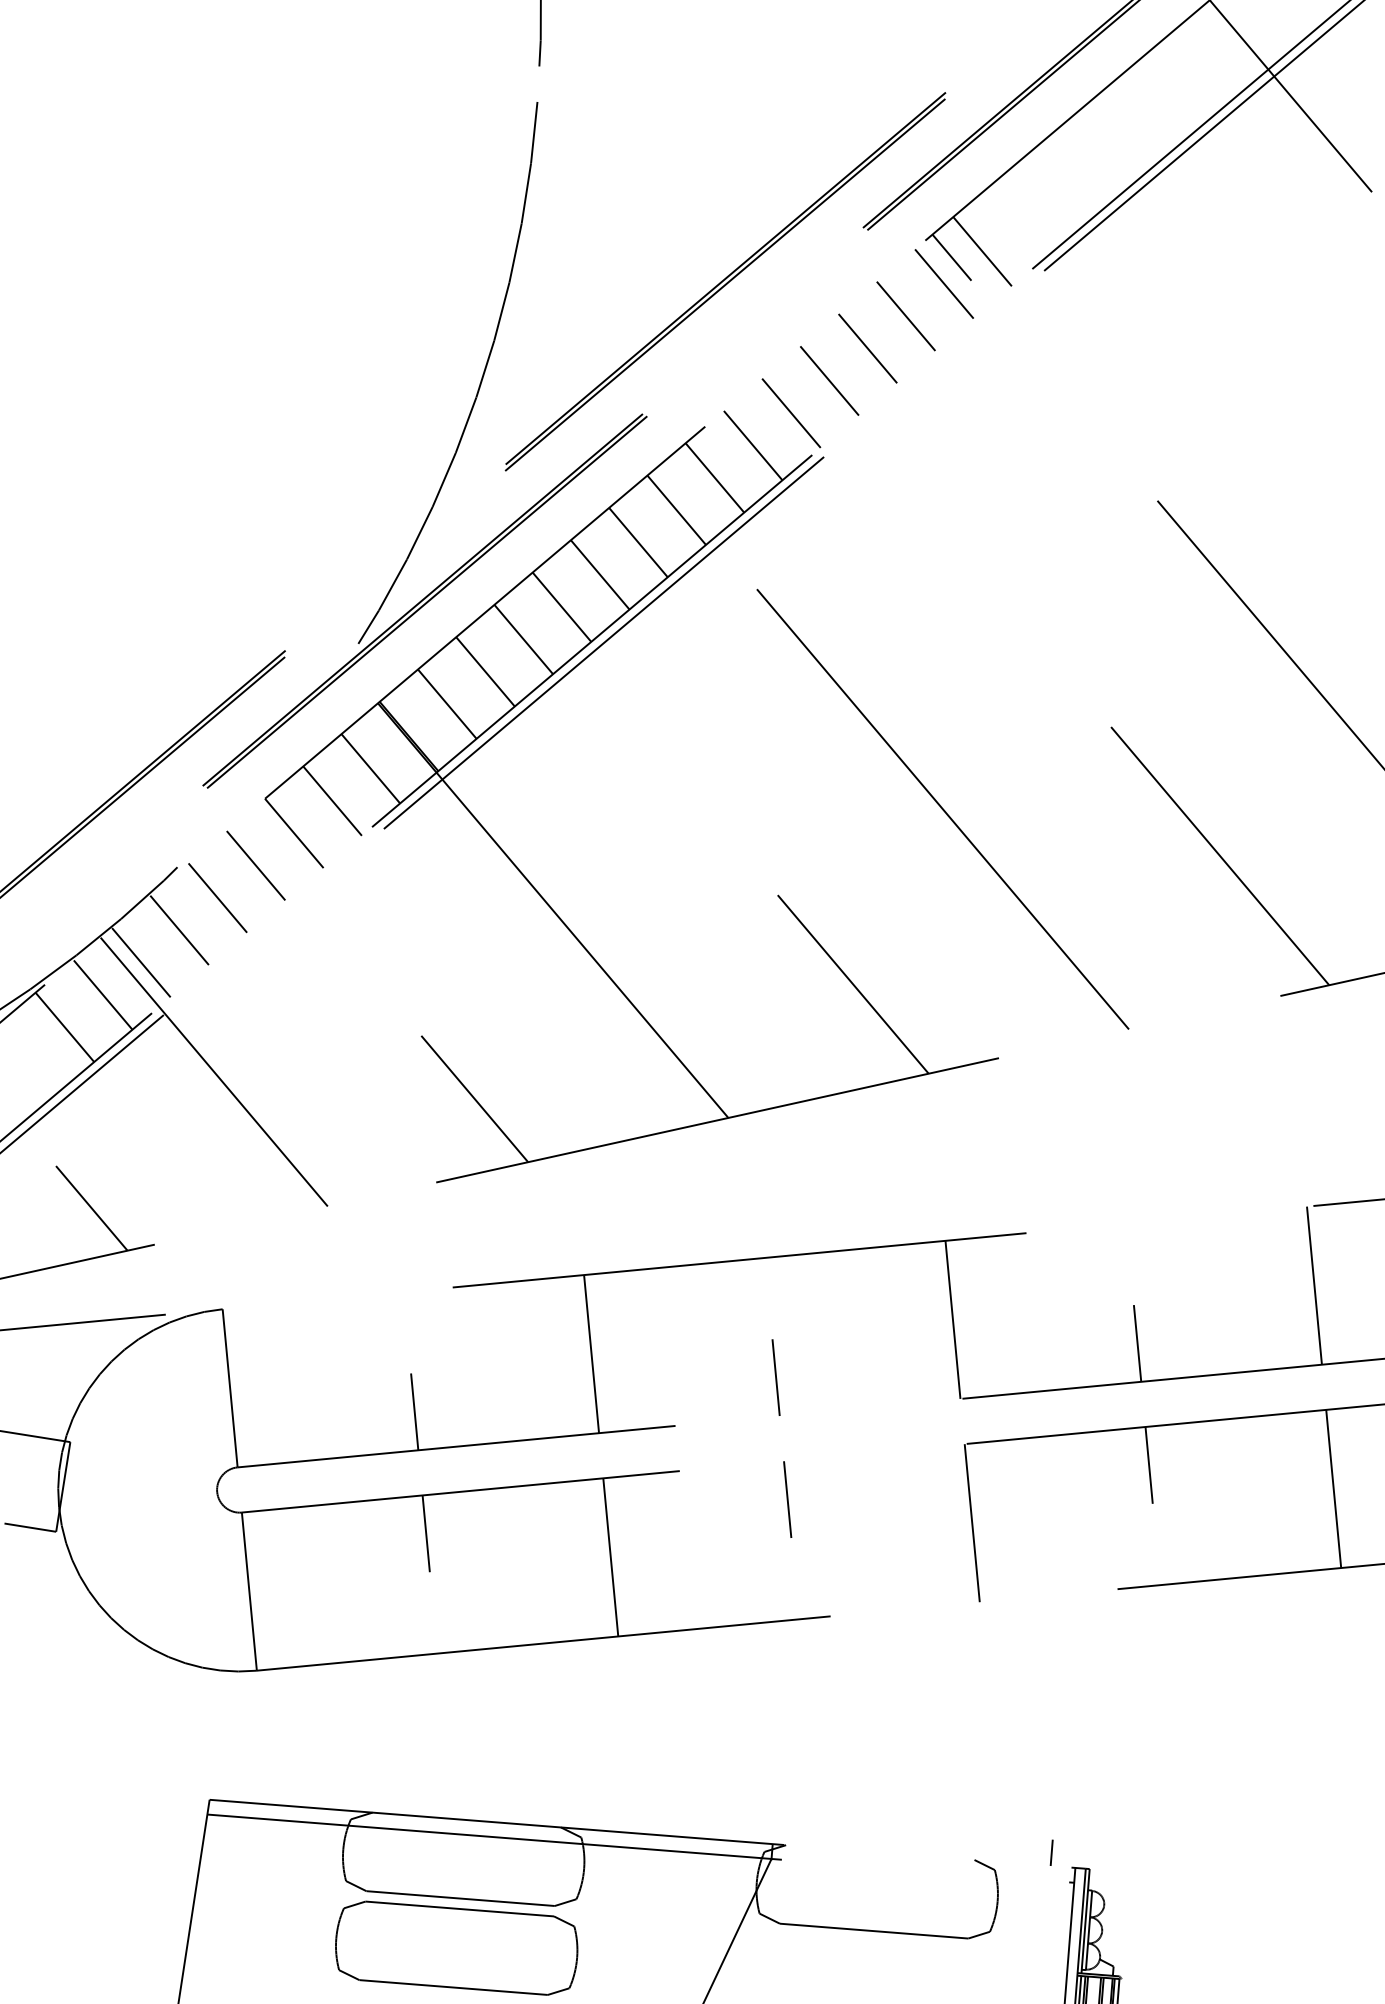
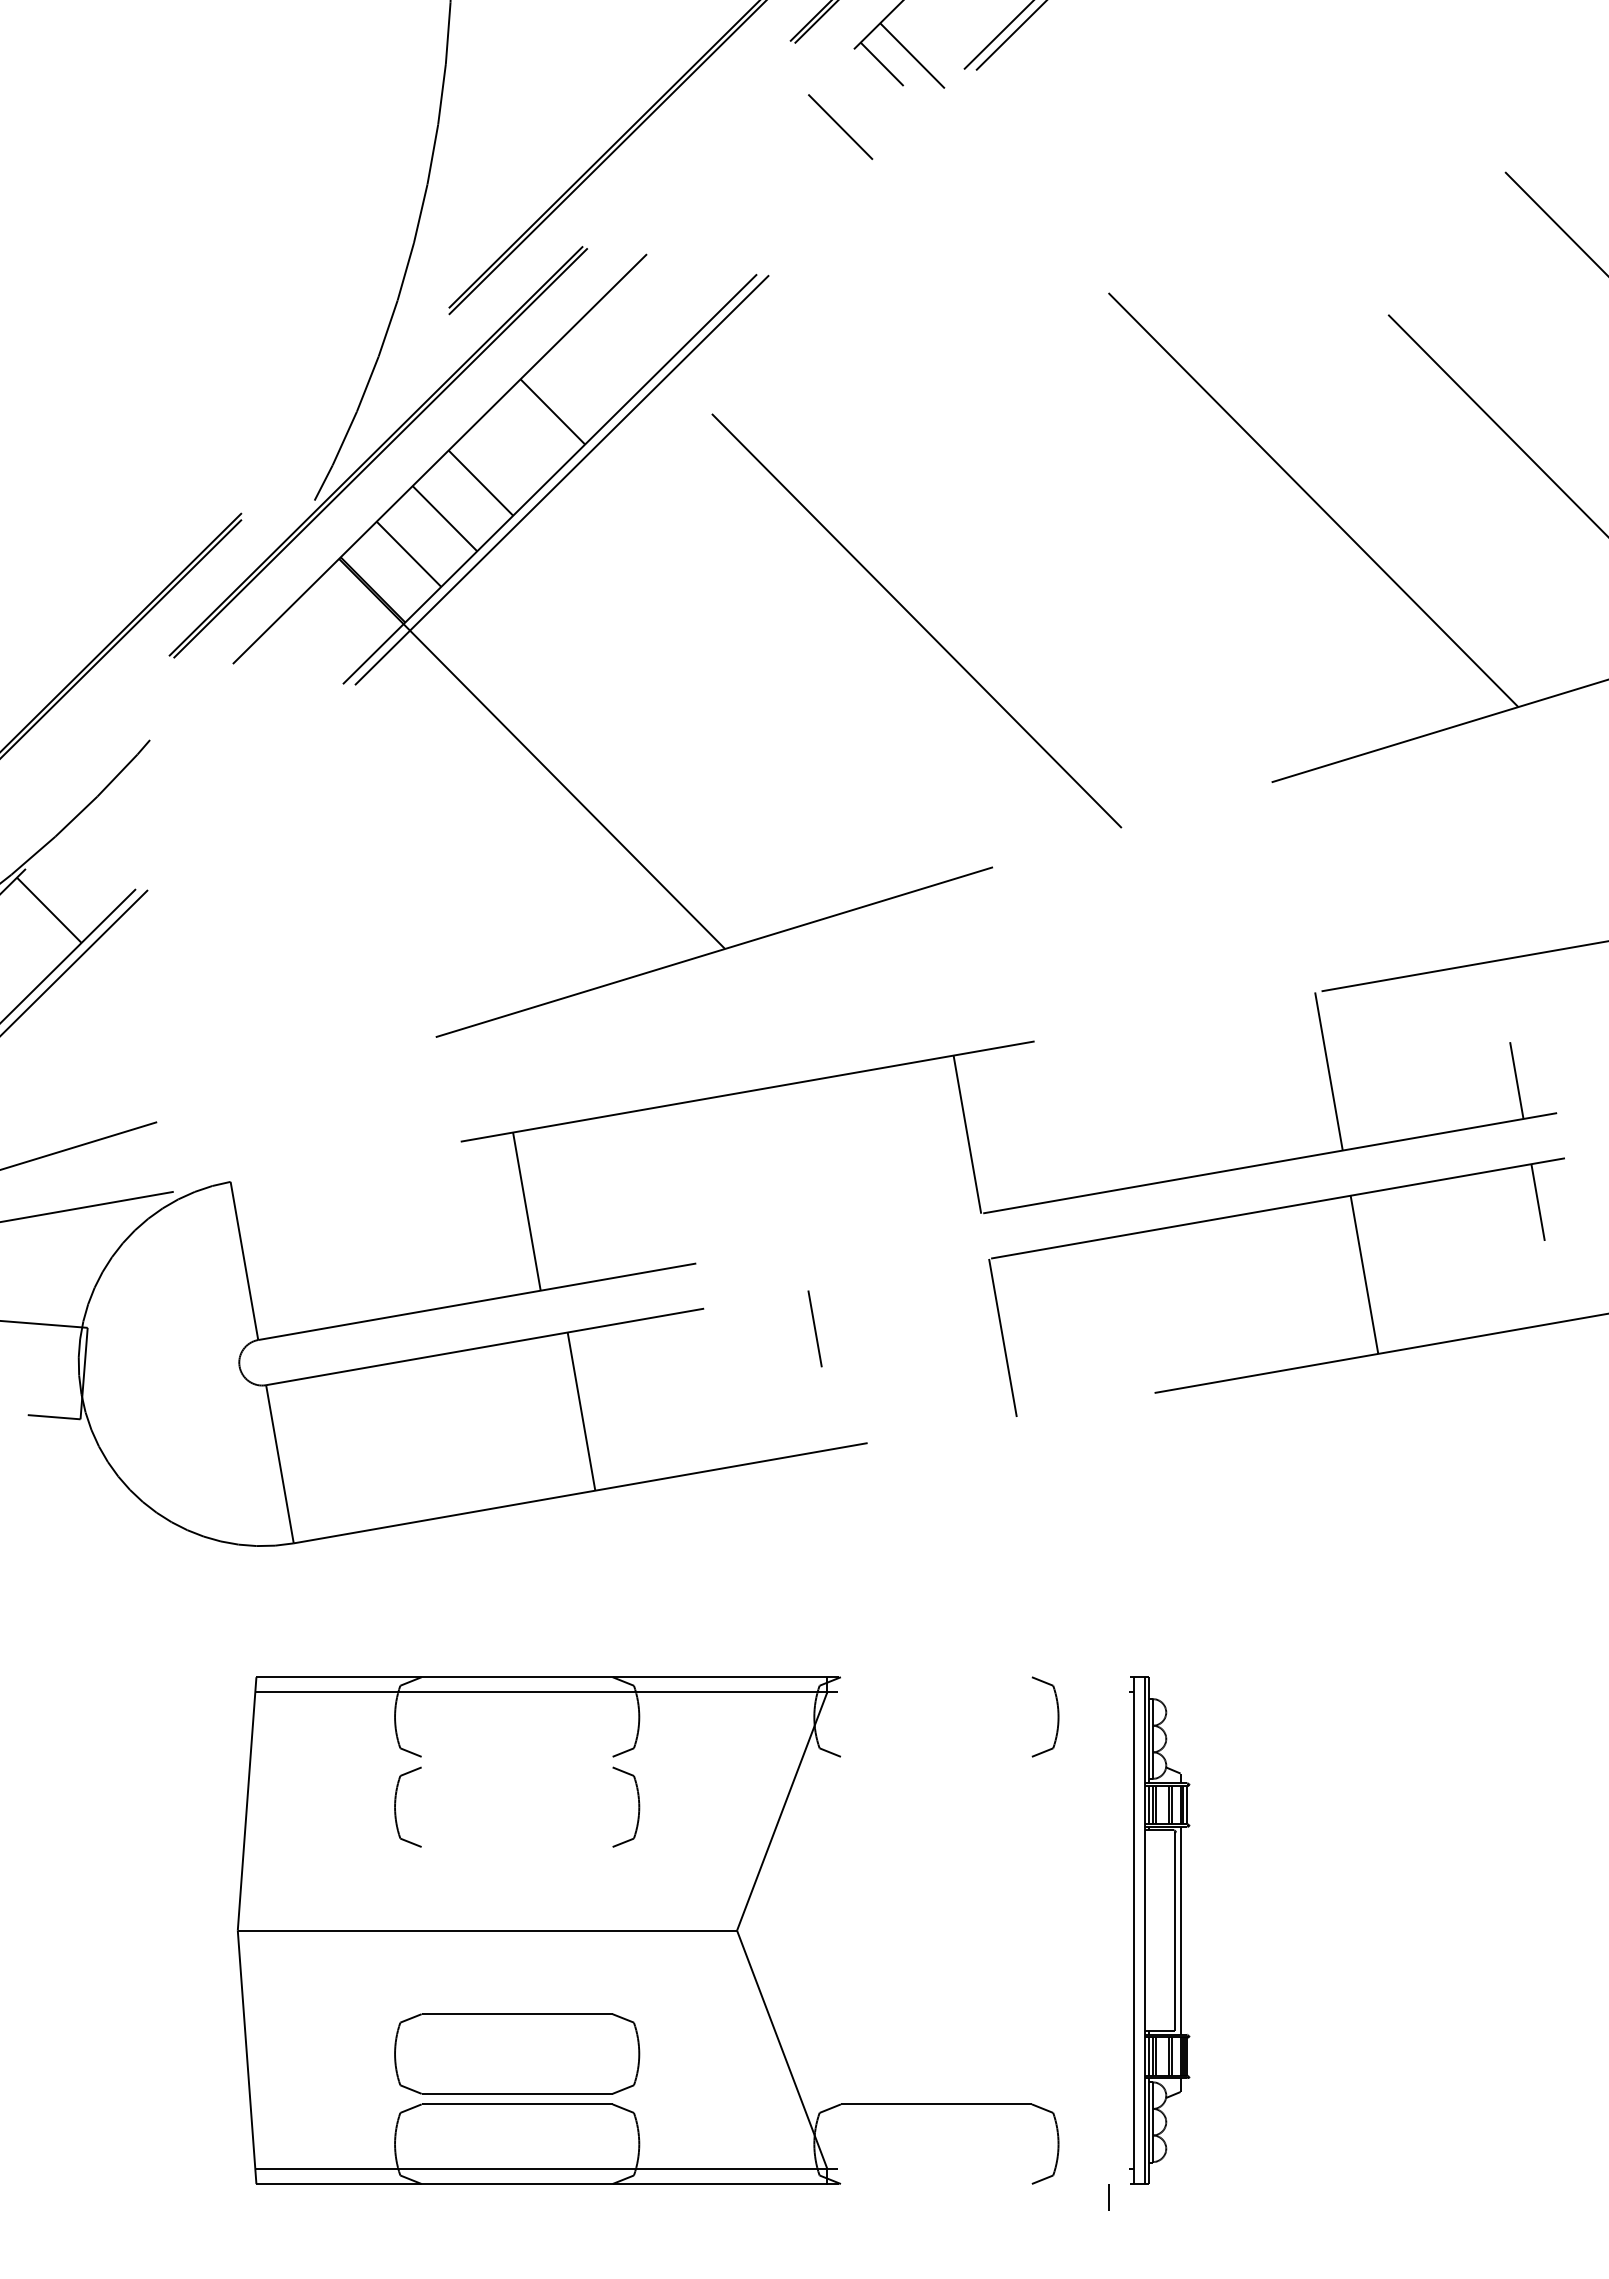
line: (944, 284) -> (876, 91), removed
line: (867, 348) -> (804, 162), removed
line: (829, 380) -> (768, 197), removed
line: (791, 412) -> (732, 233), removed
line: (752, 445) -> (696, 269), removed
line: (714, 477) -> (660, 304), removed
line: (676, 510) -> (624, 340), removed
line: (638, 541) -> (588, 375), removed
line: (561, 607) -> (516, 447), removed
line: (370, 768) -> (336, 625), removed
line: (332, 800) -> (300, 660), removed
line: (293, 833) -> (264, 696), removed
line: (1219, 855) -> (1199, 645), removed
line: (255, 864) -> (228, 731), removed
line: (217, 897) -> (192, 767), removed
line: (178, 930) -> (156, 803), removed
line: (140, 962) -> (120, 838), removed
line: (853, 984) -> (840, 804), removed
line: (103, 994) -> (85, 874), removed
line: (214, 1072) -> (203, 943), removed
line: (474, 1098) -> (467, 949), removed
line: (91, 1208) -> (90, 1090), removed
line: (1137, 1343) -> (1155, 1143), removed
line: (591, 1353) -> (526, 1211), moved
line: (775, 1377) -> (793, 1206), removed
line: (414, 1411) -> (432, 1269), removed
line: (1149, 1465) -> (1176, 1265), removed
line: (426, 1533) -> (453, 1391), removed
line: (610, 1557) -> (581, 1411), moved
line: (1052, 1852) -> (1109, 1663), removed
line: (459, 1898) -> (516, 1756), removed
line: (459, 1909) -> (516, 1767), removed
line: (873, 1930) -> (935, 1756), removed
line: (452, 1987) -> (516, 1847), removed

